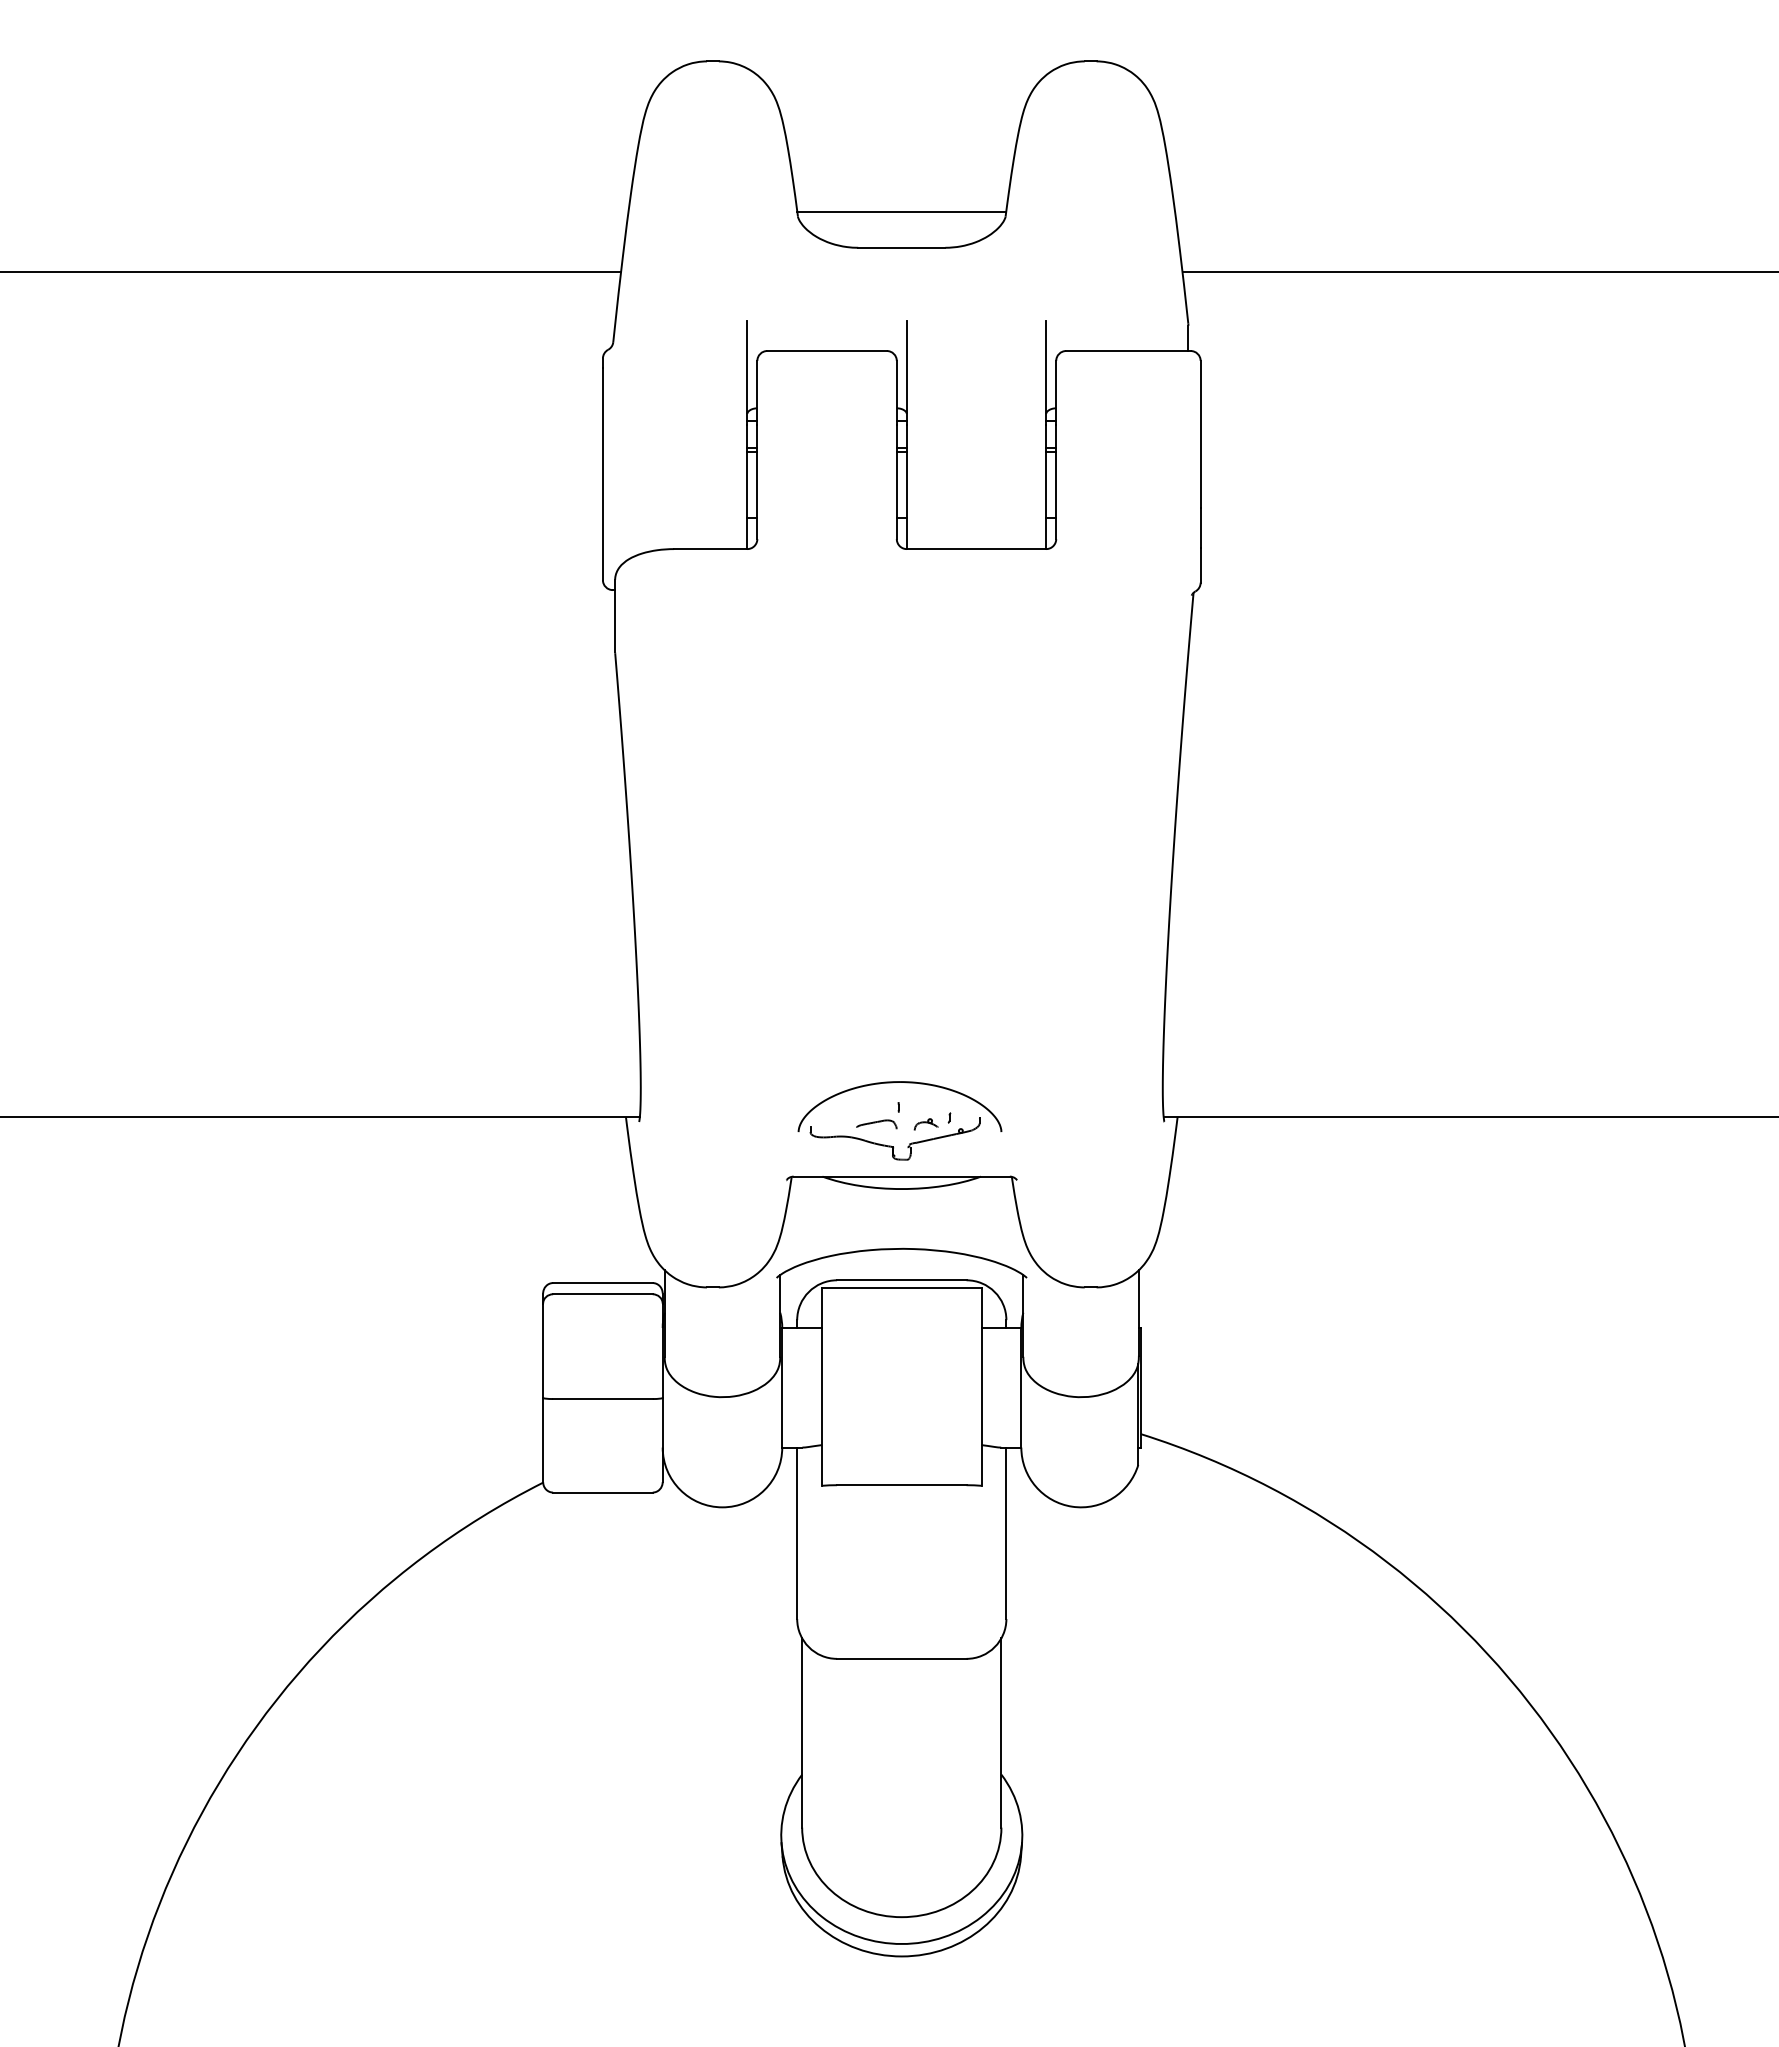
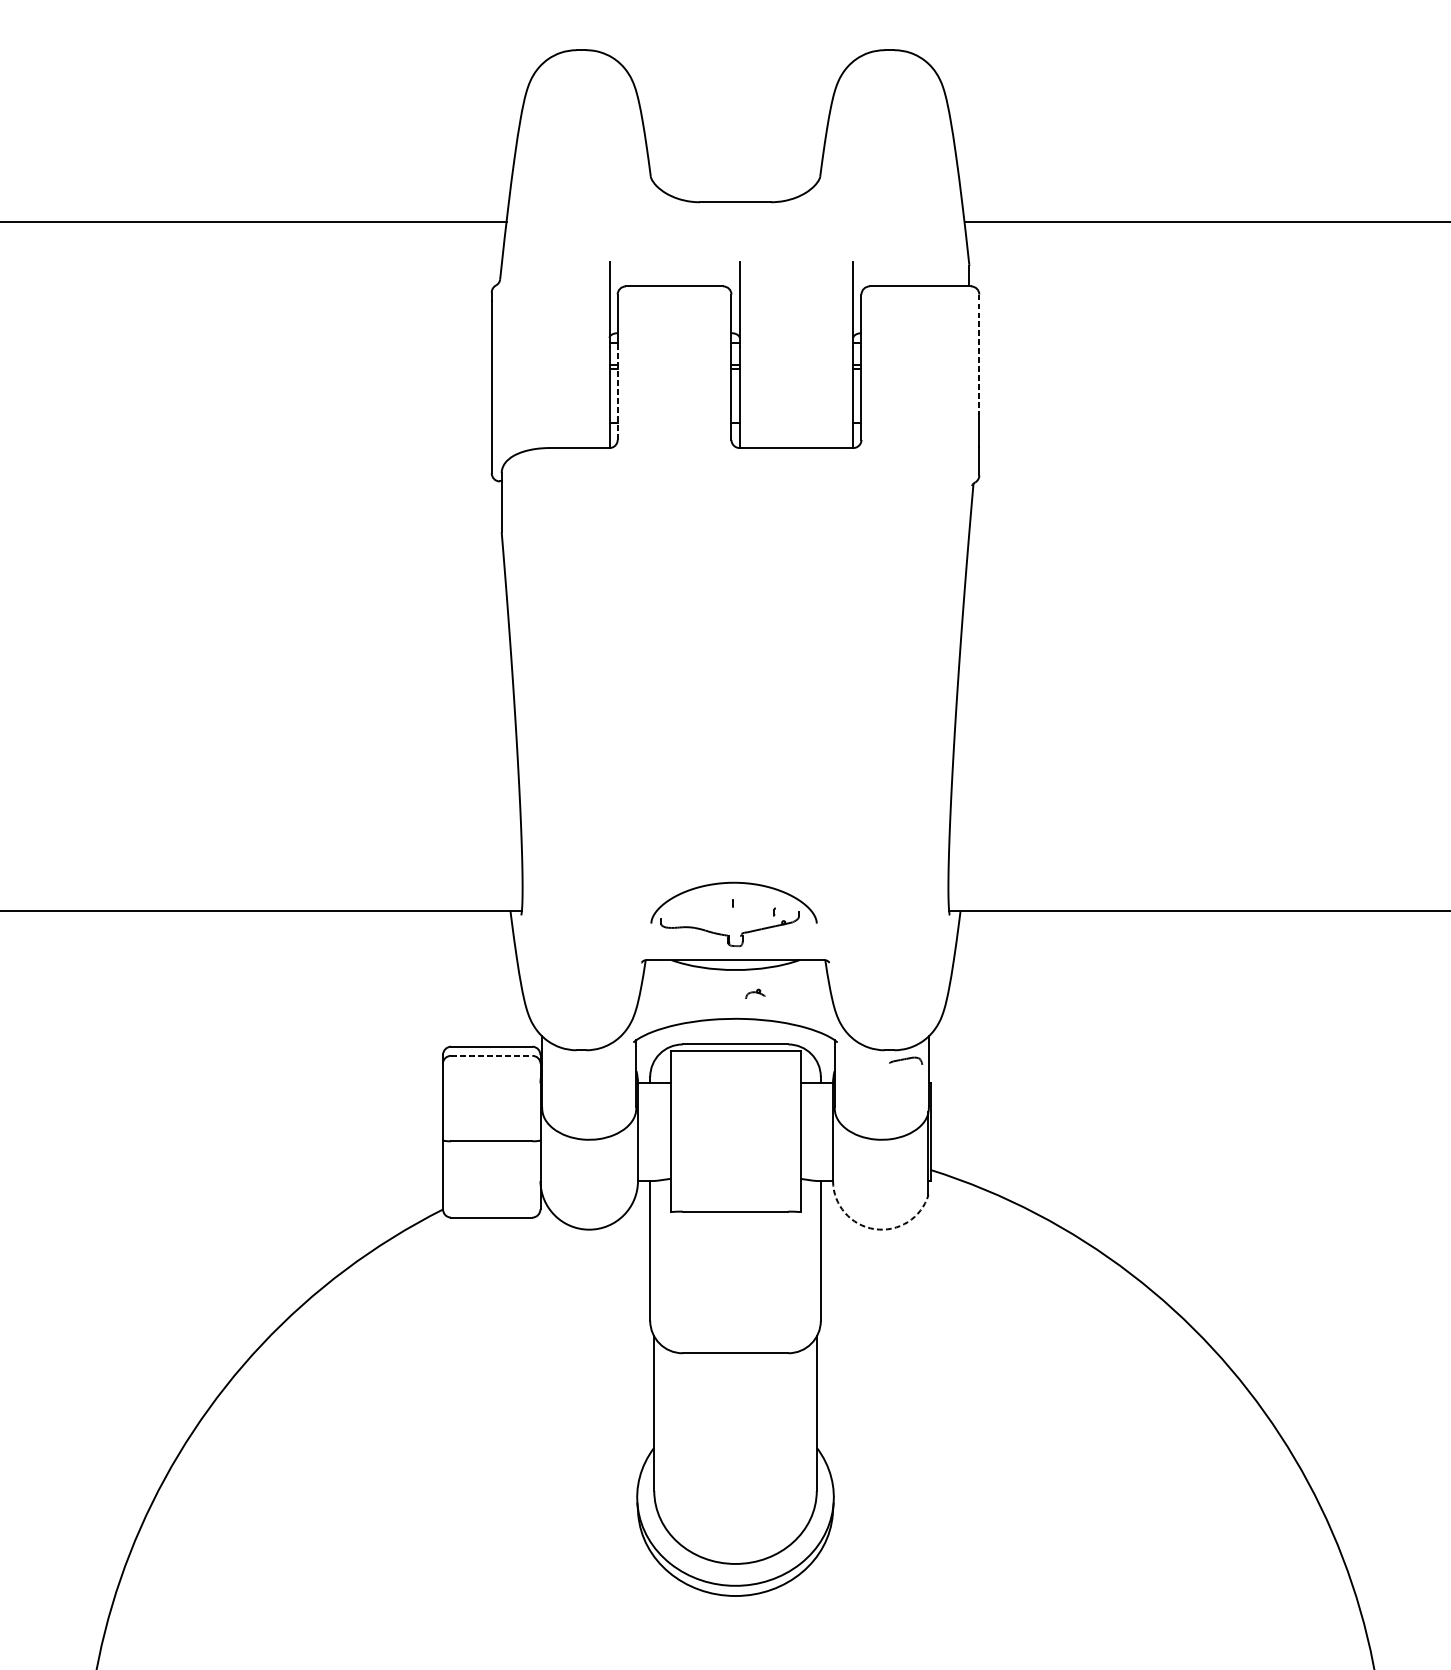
line: (901, 212) -> (735, 173), removed
line: (1200, 434) -> (979, 354), solid -> dashed
line: (757, 482) -> (617, 393), solid -> dashed
part: (876, 1124) -> (905, 1060), moved
part: (925, 1124) -> (754, 994), moved
line: (602, 1294) -> (491, 1056), solid -> dashed
arc: (1072, 1506) -> (874, 1228), solid -> dashed

